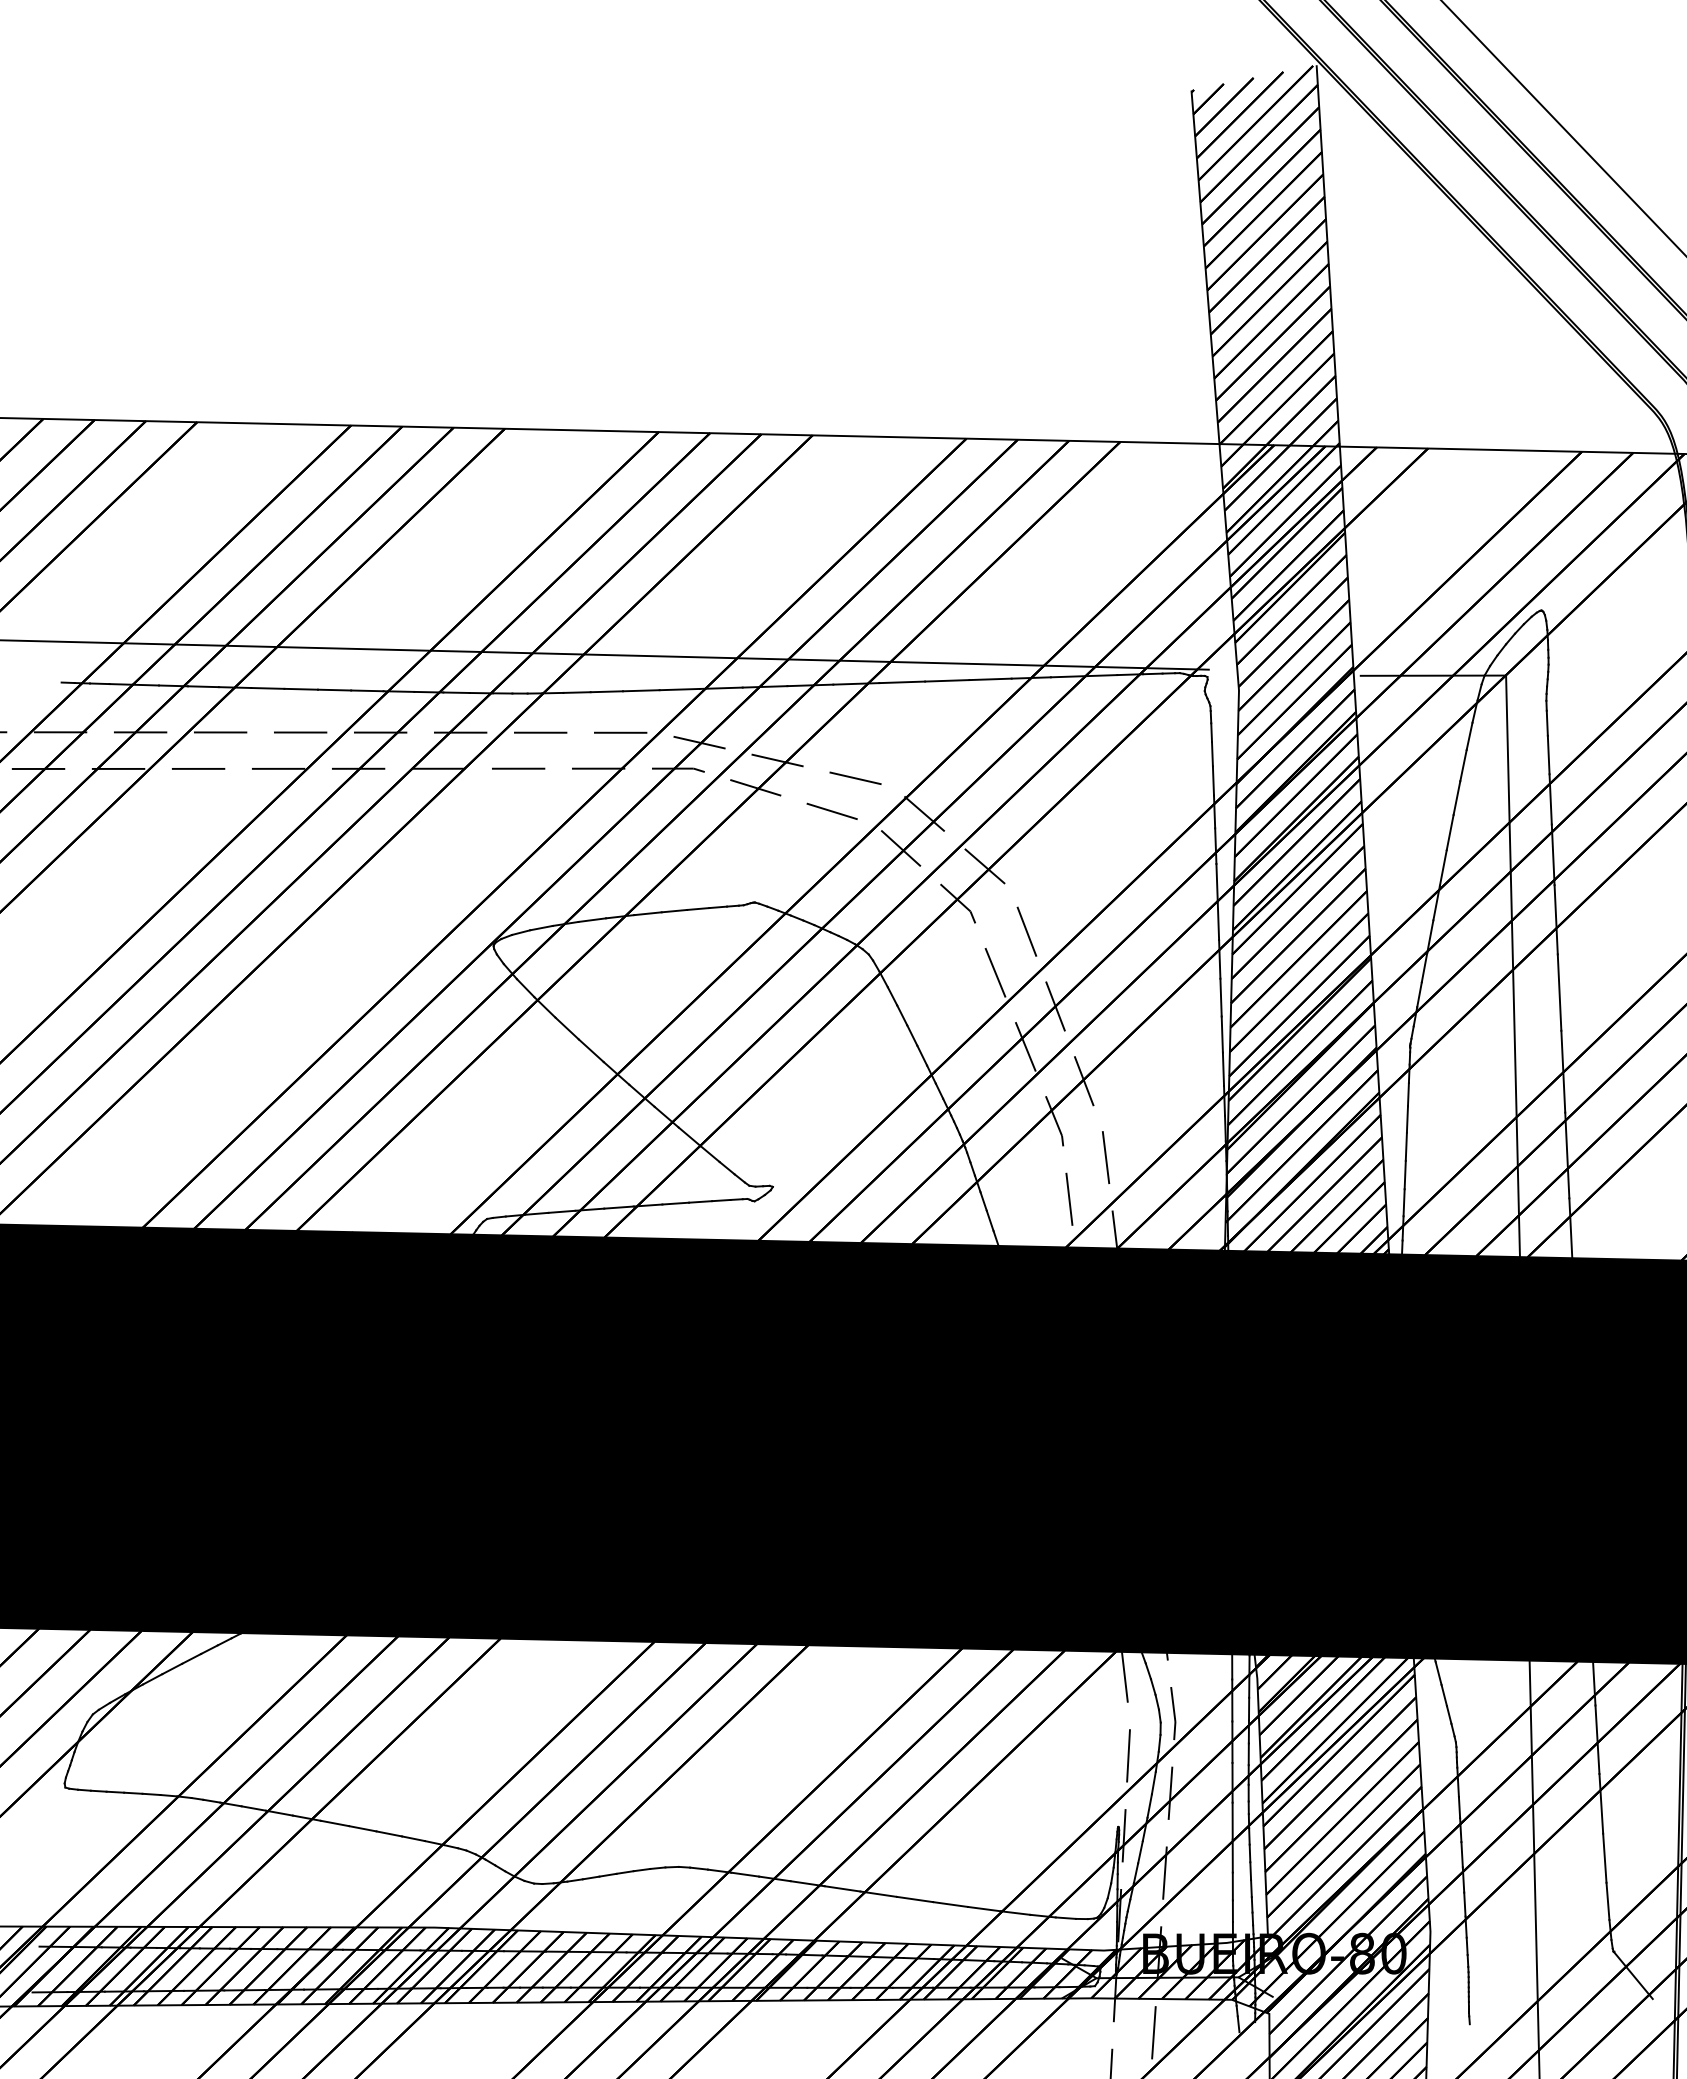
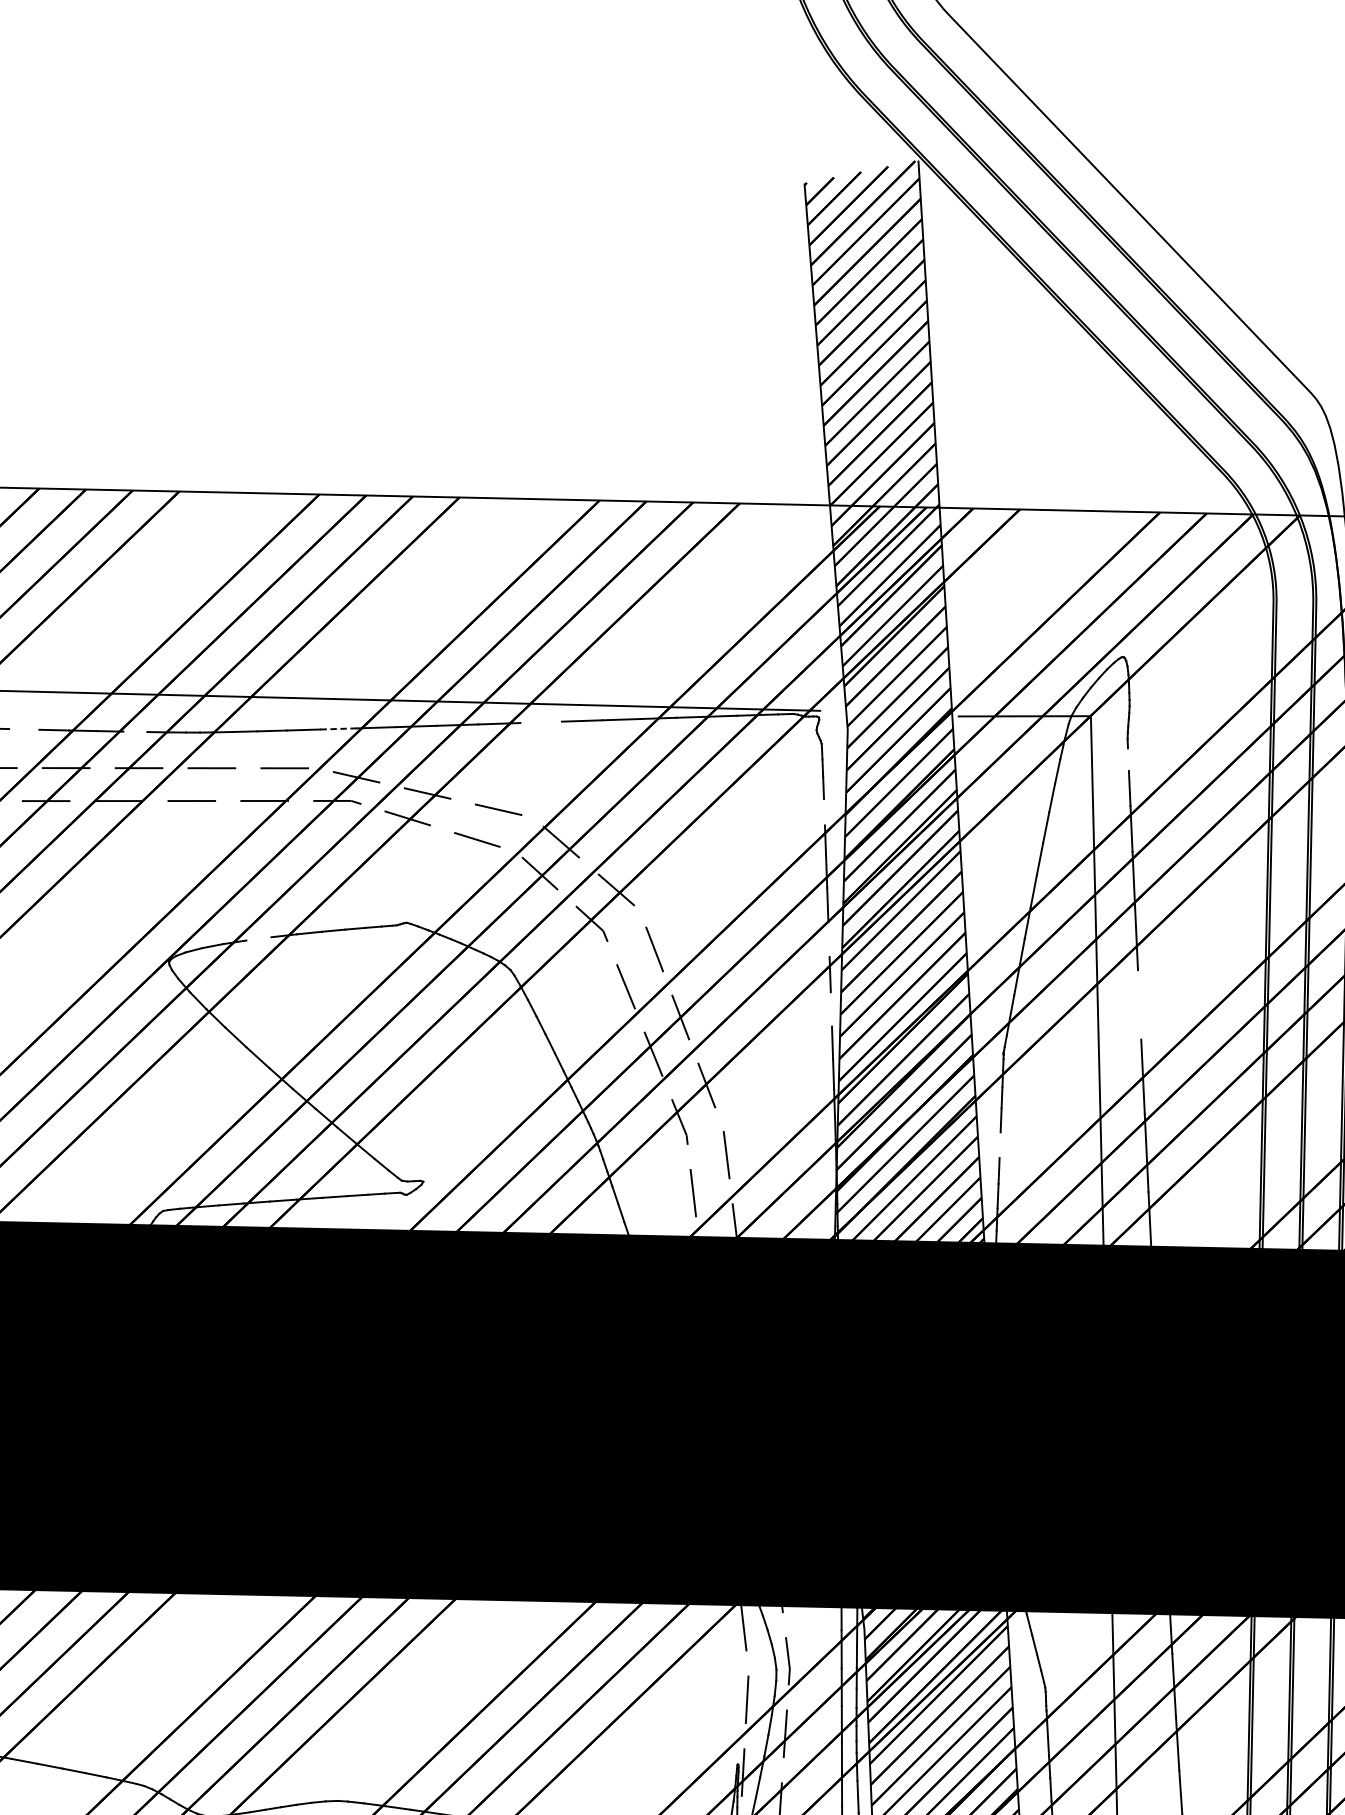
line: (902, 682) -> (541, 722), removed
line: (334, 689) -> (24, 728), removed
line: (679, 689) -> (338, 728), solid -> dashed
line: (456, 692) -> (135, 731), removed
line: (1546, 722) -> (1127, 758), removed
line: (1212, 780) -> (823, 811), removed
line: (592, 919) -> (259, 938), removed
line: (1218, 920) -> (829, 939), removed
line: (1559, 992) -> (1139, 1004), removed
line: (1220, 997) -> (830, 1009), removed
line: (1405, 1146) -> (999, 1144), removed

